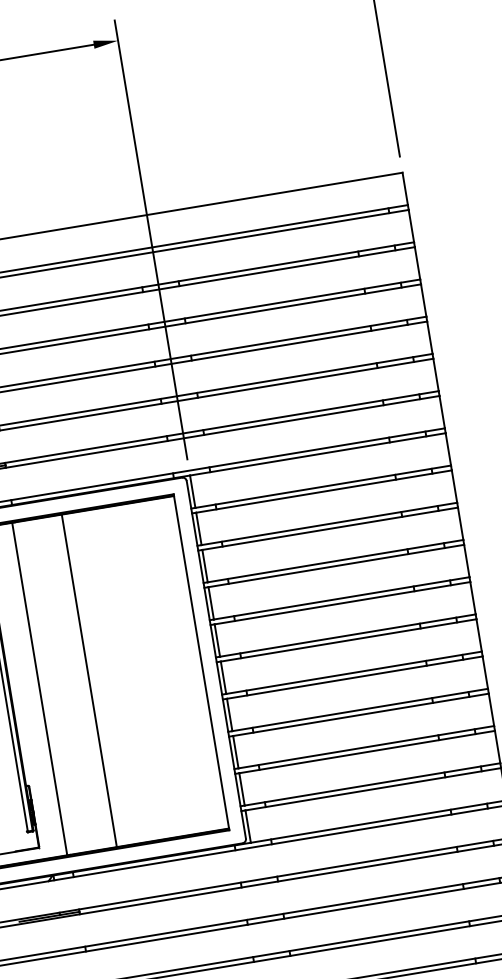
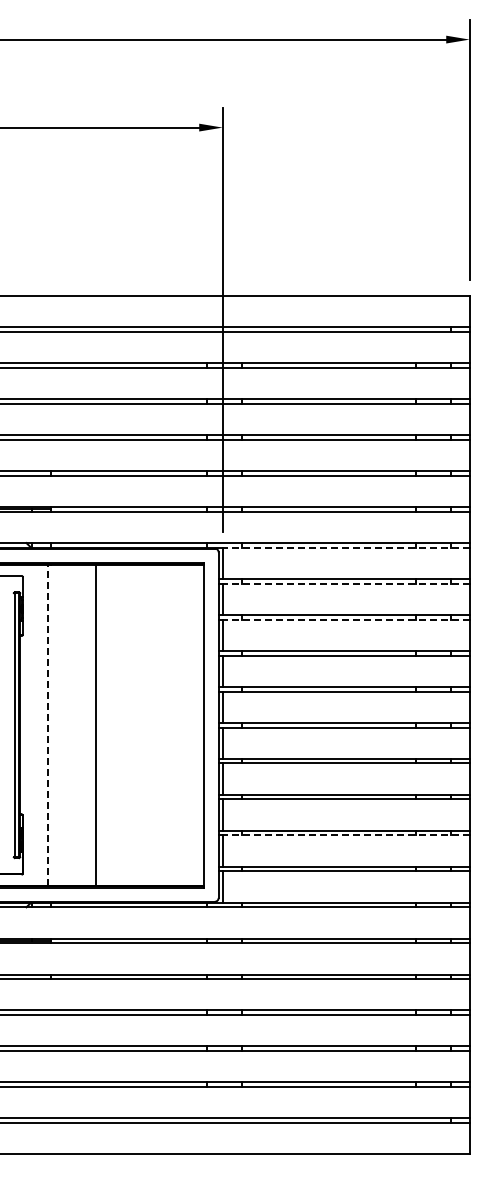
line: (317, 454) -> (345, 547), solid -> dashed
line: (323, 491) -> (345, 583), solid -> dashed
line: (329, 528) -> (345, 619), solid -> dashed
line: (40, 689) -> (48, 725), solid -> dashed
line: (366, 752) -> (345, 835), solid -> dashed

